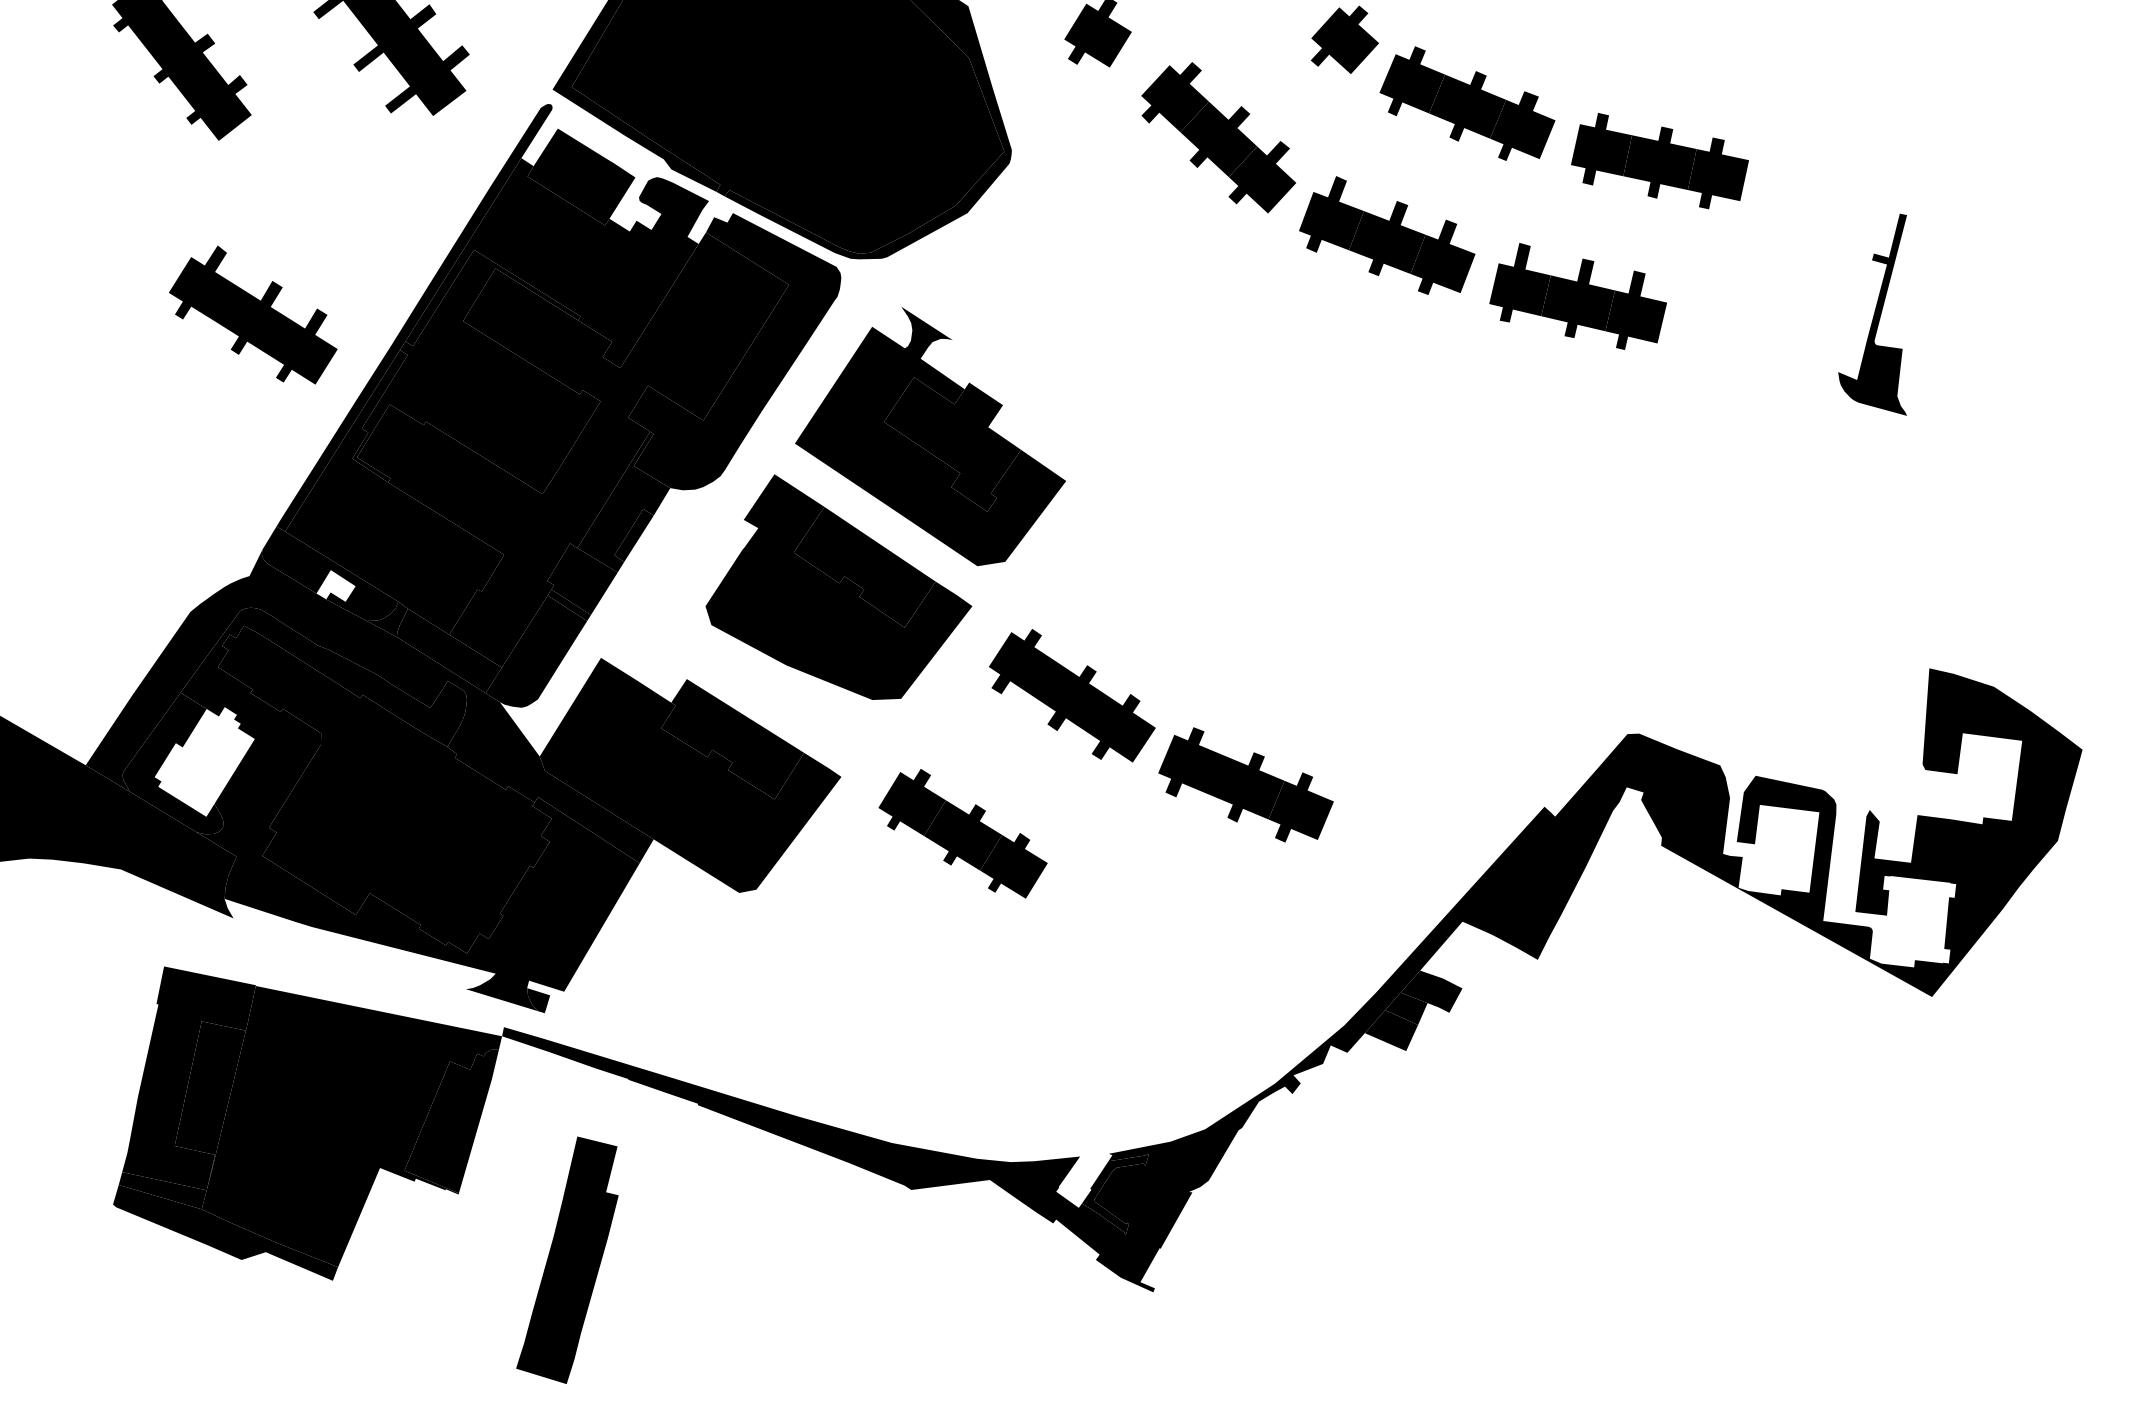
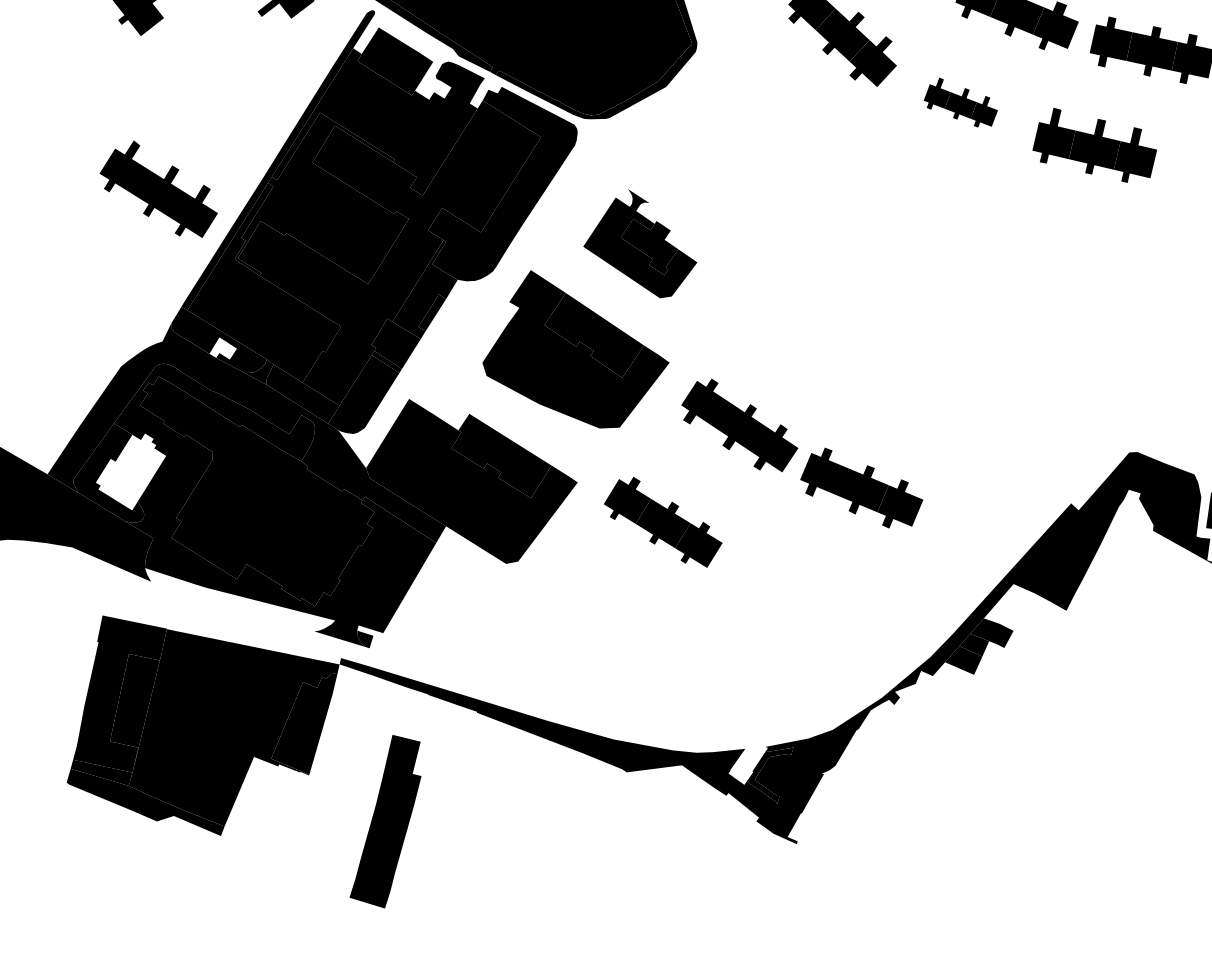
part: (1387, 235) -> (960, 102), size x0.6
part: (253, 314) -> (158, 188), moved
part: (930, 436) -> (640, 243), size x0.6

